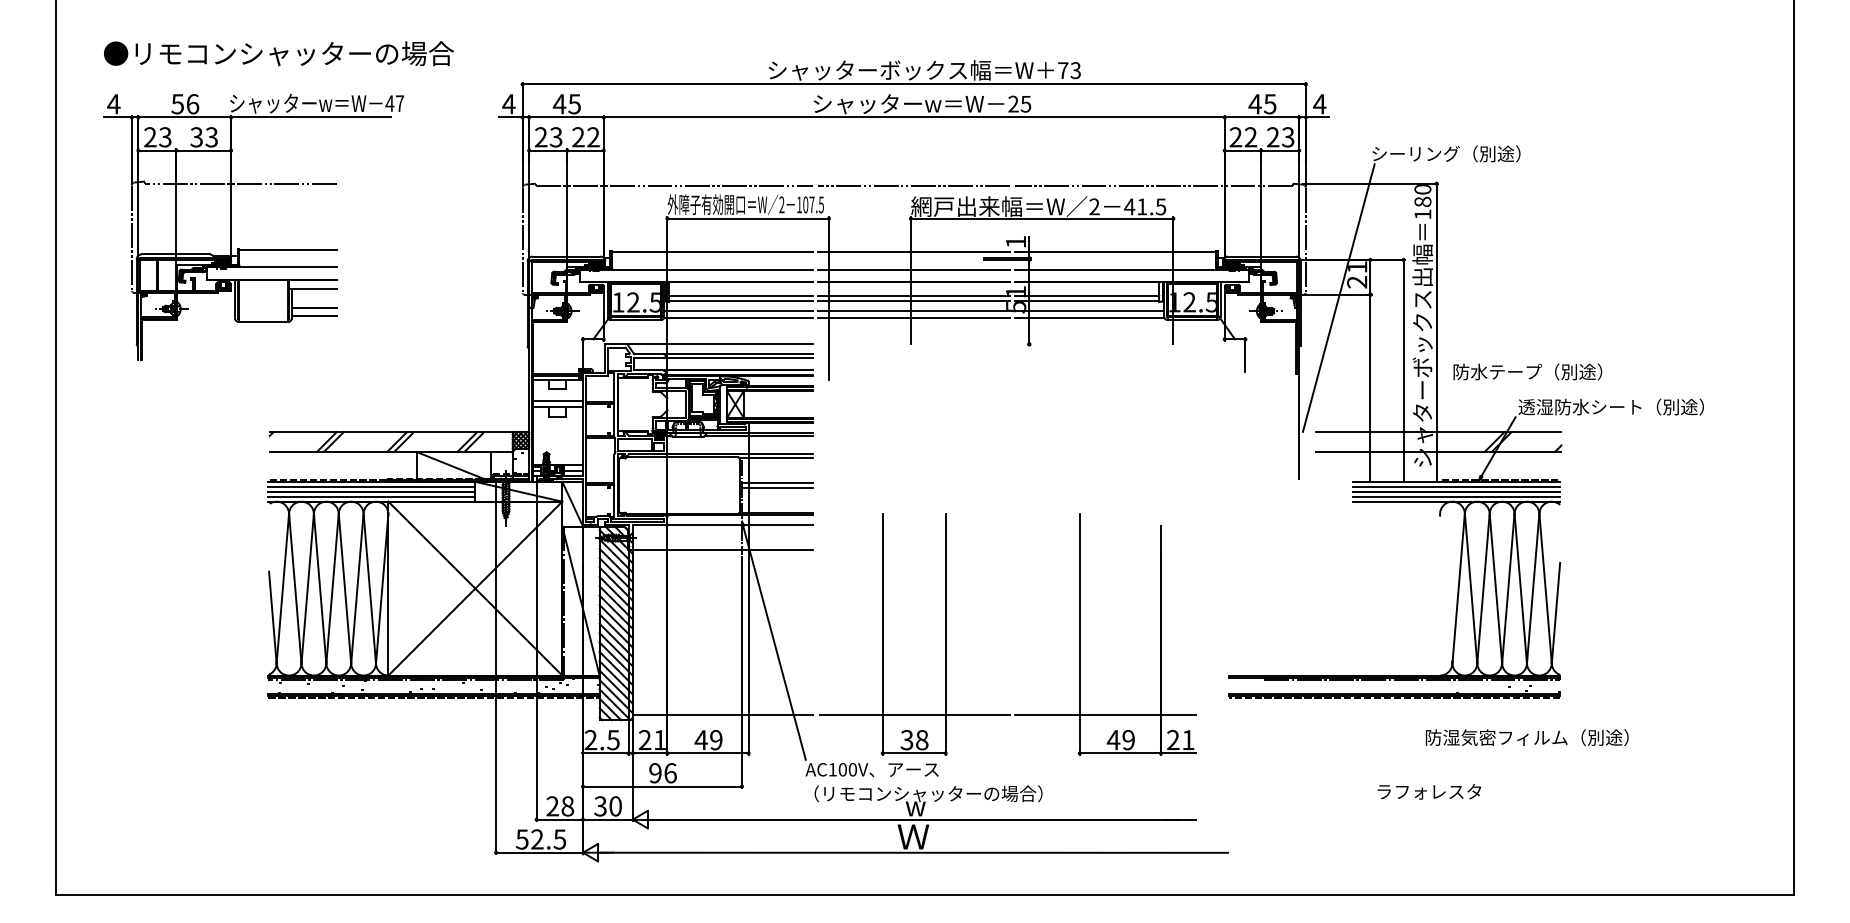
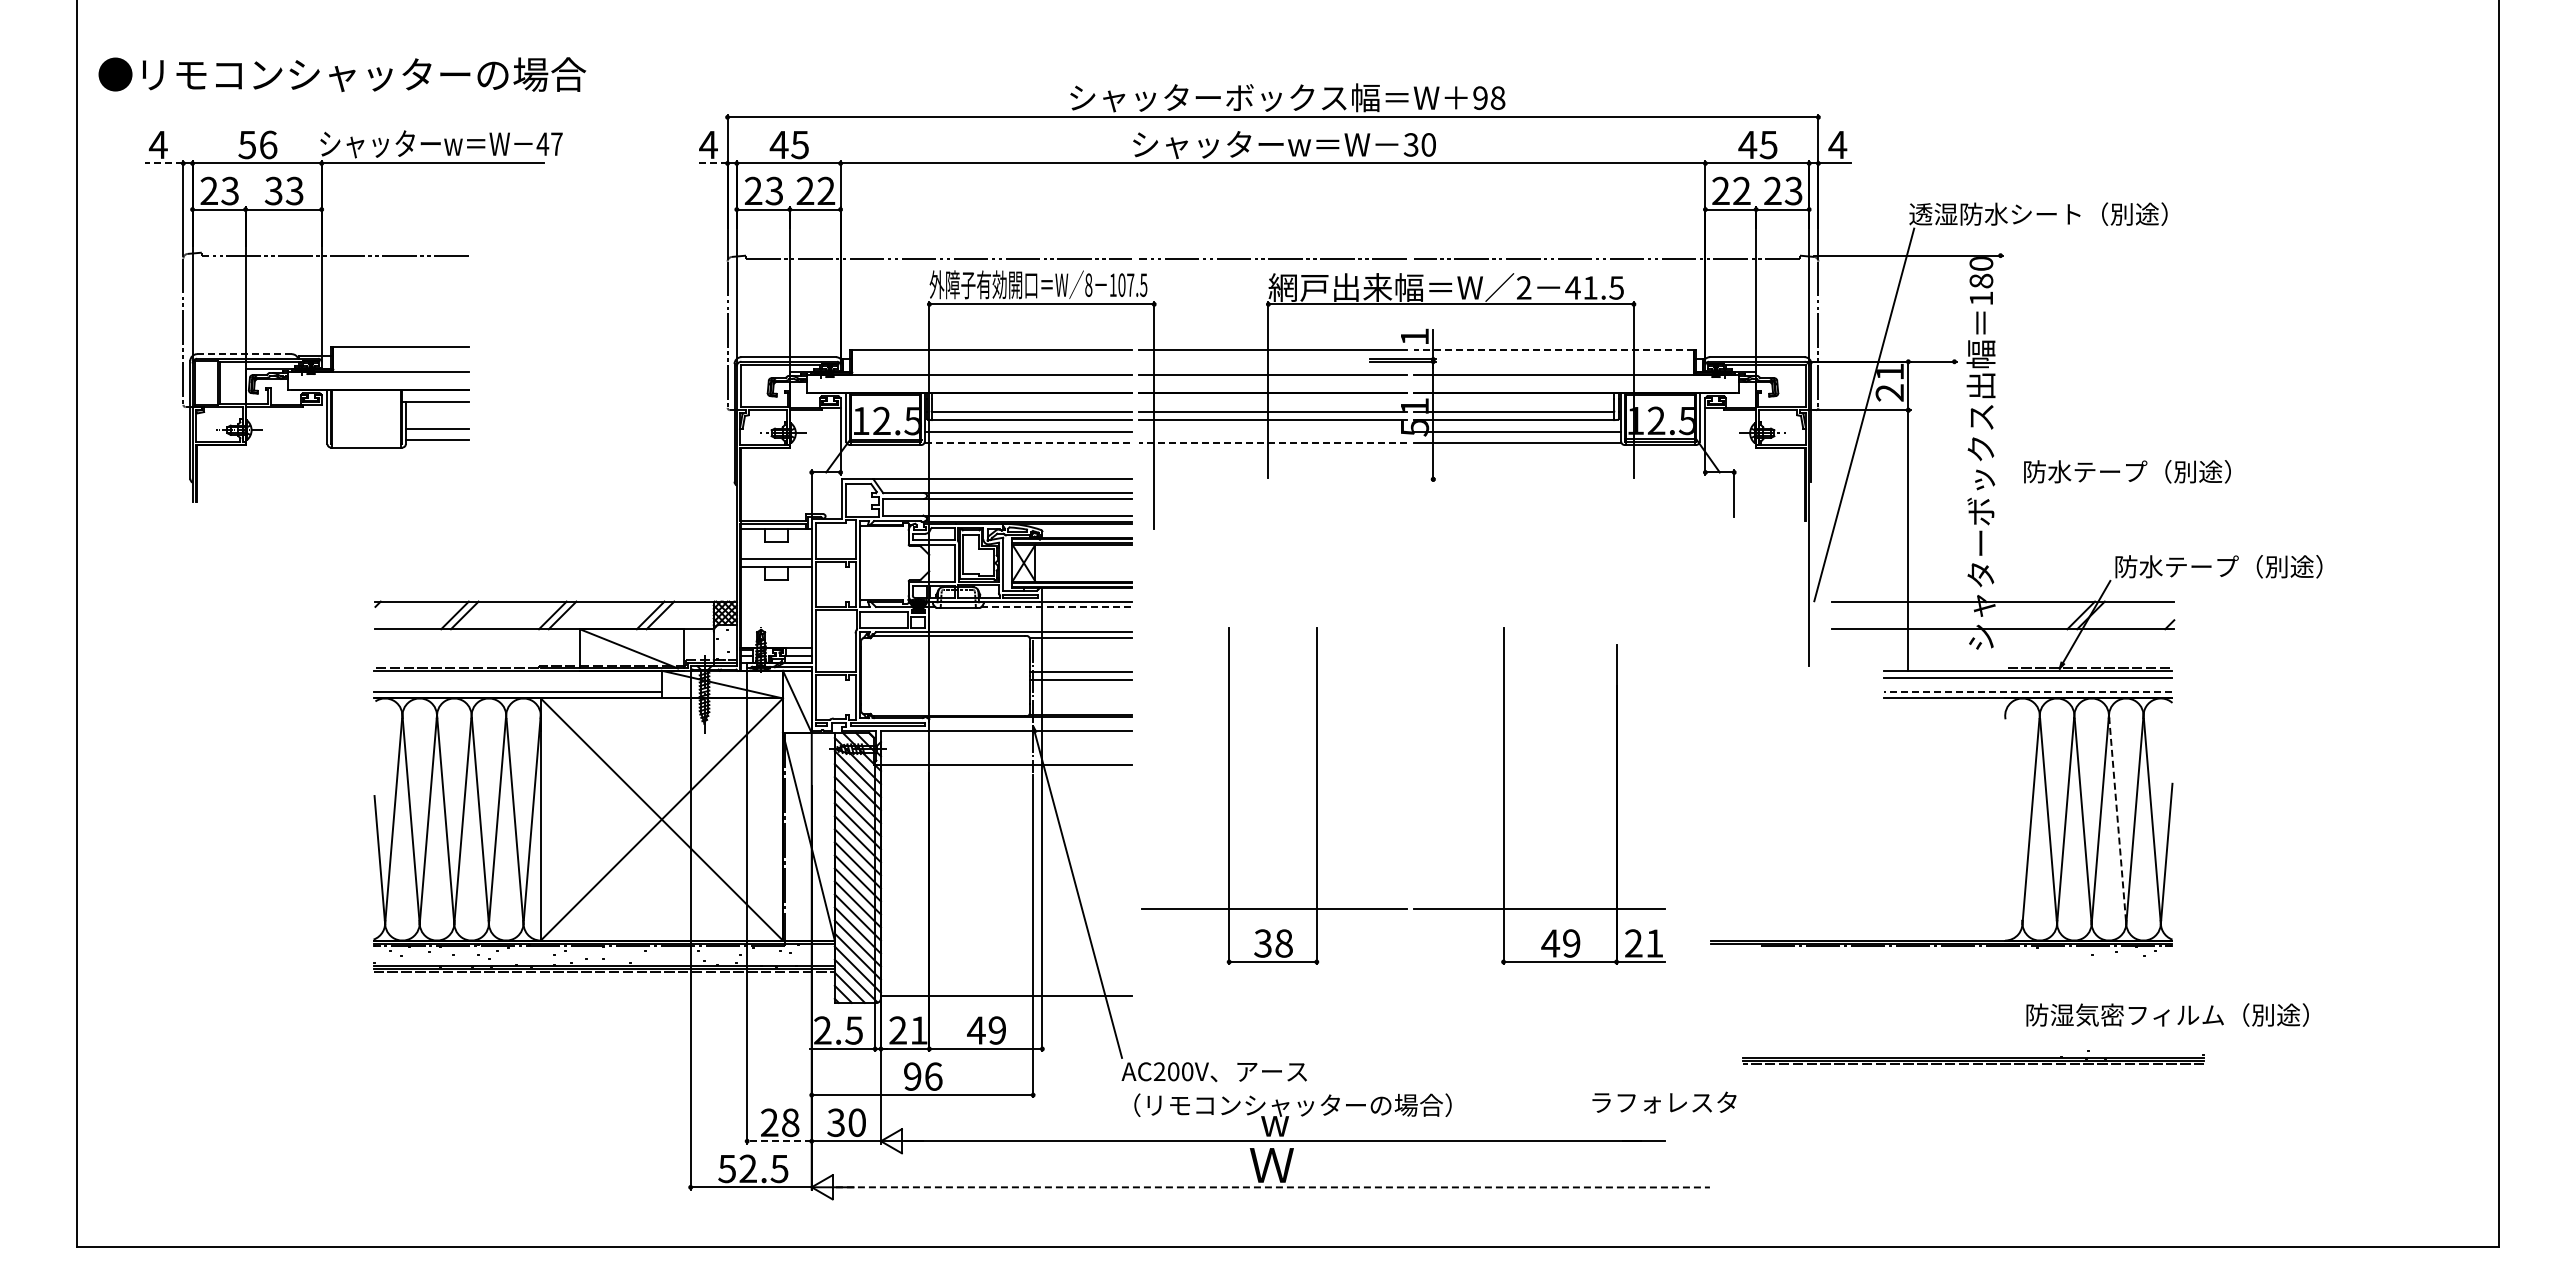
text: (279, 53) -> (342, 74), moved
text: (1069, 70) -> (1489, 97), 73 -> 98
text: (1019, 103) -> (1419, 144), 25 -> 30
line: (117, 117) -> (163, 163), solid -> dashed
line: (510, 117) -> (710, 163), solid -> dashed
text: (1463, 153) -> (2038, 213), シーリング（別途） -> 透湿防水シート（別途）
text: (781, 205) -> (1088, 285), 2 -> 8
line: (1115, 251) -> (1553, 350), solid -> dashed
line: (175, 254) -> (244, 354), solid -> dashed
line: (913, 310) -> (1272, 432), removed
line: (738, 317) -> (1028, 442), solid -> dashed
line: (914, 317) -> (1273, 442), solid -> dashed
line: (1436, 332) -> (2000, 462), removed
line: (1403, 370) -> (1954, 515), removed
text: (1527, 371) -> (2127, 471), moved
text: (1611, 406) -> (2243, 566), 透湿防水シート（別途） -> 防水テープ（別途）
line: (759, 435) -> (1057, 606), solid -> dashed
line: (371, 486) -> (517, 677), removed
line: (371, 491) -> (517, 684), removed
line: (1456, 491) -> (2028, 684), removed
line: (1456, 496) -> (2027, 691), solid -> dashed
line: (1520, 589) -> (2117, 820), solid -> dashed
part: (946, 633) -> (1317, 795), moved
part: (1394, 693) -> (1973, 1057), moved
text: (1527, 737) -> (2167, 1014), moved
text: (832, 769) -> (1159, 1071), AC100V -> AC200V
text: (1429, 791) -> (1664, 1102), moved
line: (559, 819) -> (779, 1141), solid -> dashed
line: (914, 852) -> (1273, 1187), solid -> dashed

